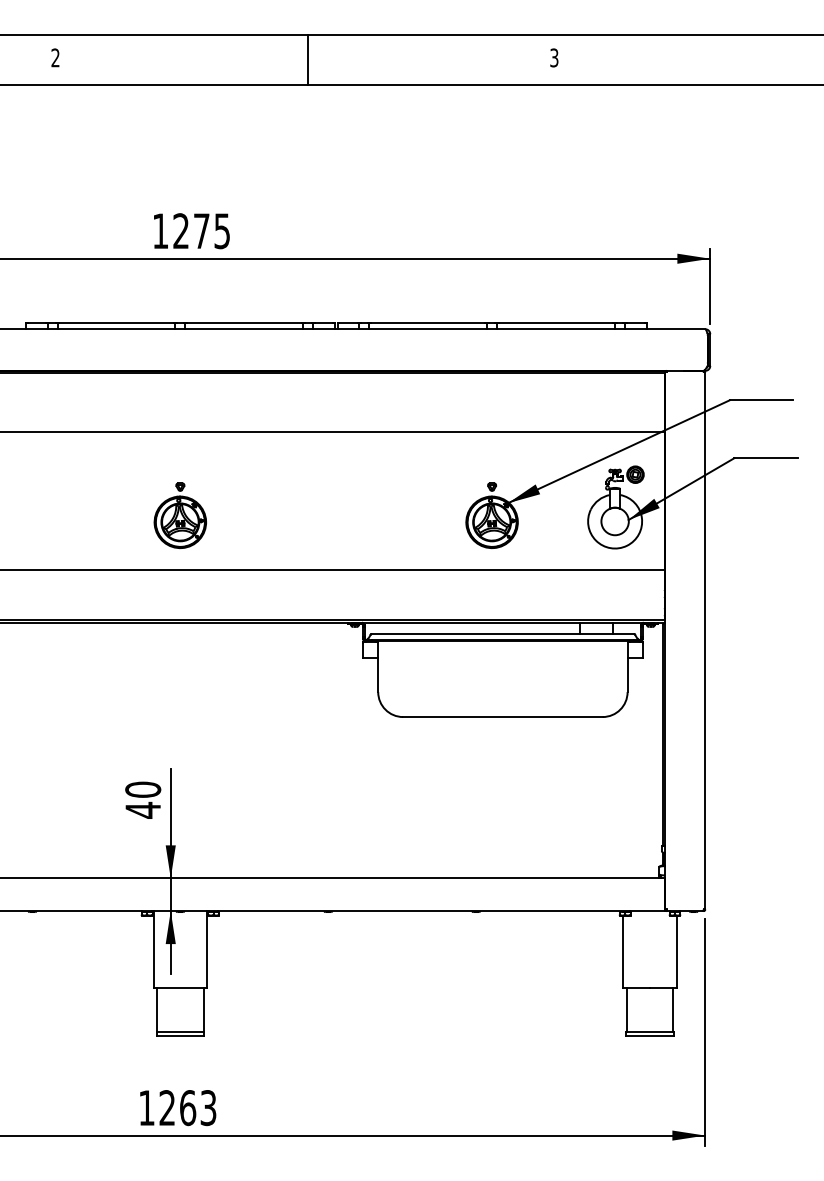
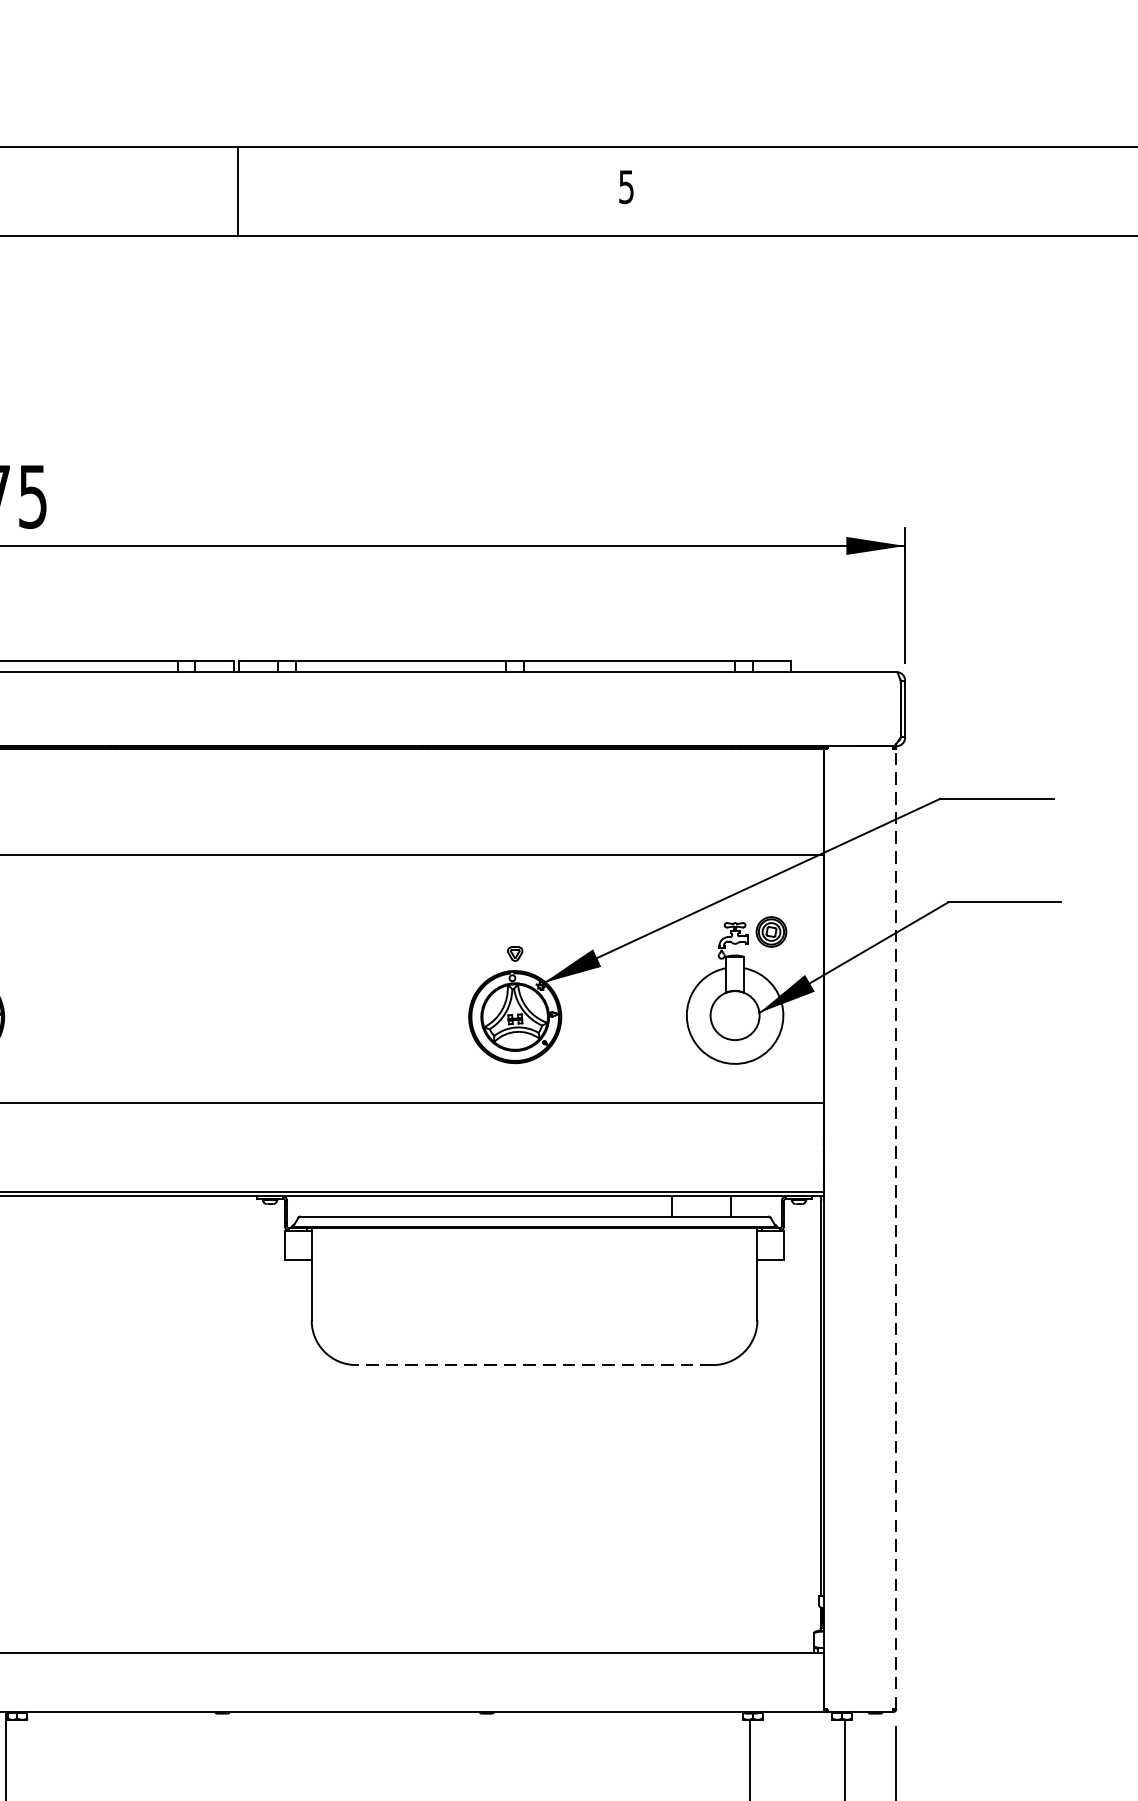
text: (554, 57) -> (626, 186), 3 -> 5
line: (307, 60) -> (237, 191), moved
line: (705, 640) -> (896, 1228), solid -> dashed
line: (502, 717) -> (533, 1365), solid -> dashed

